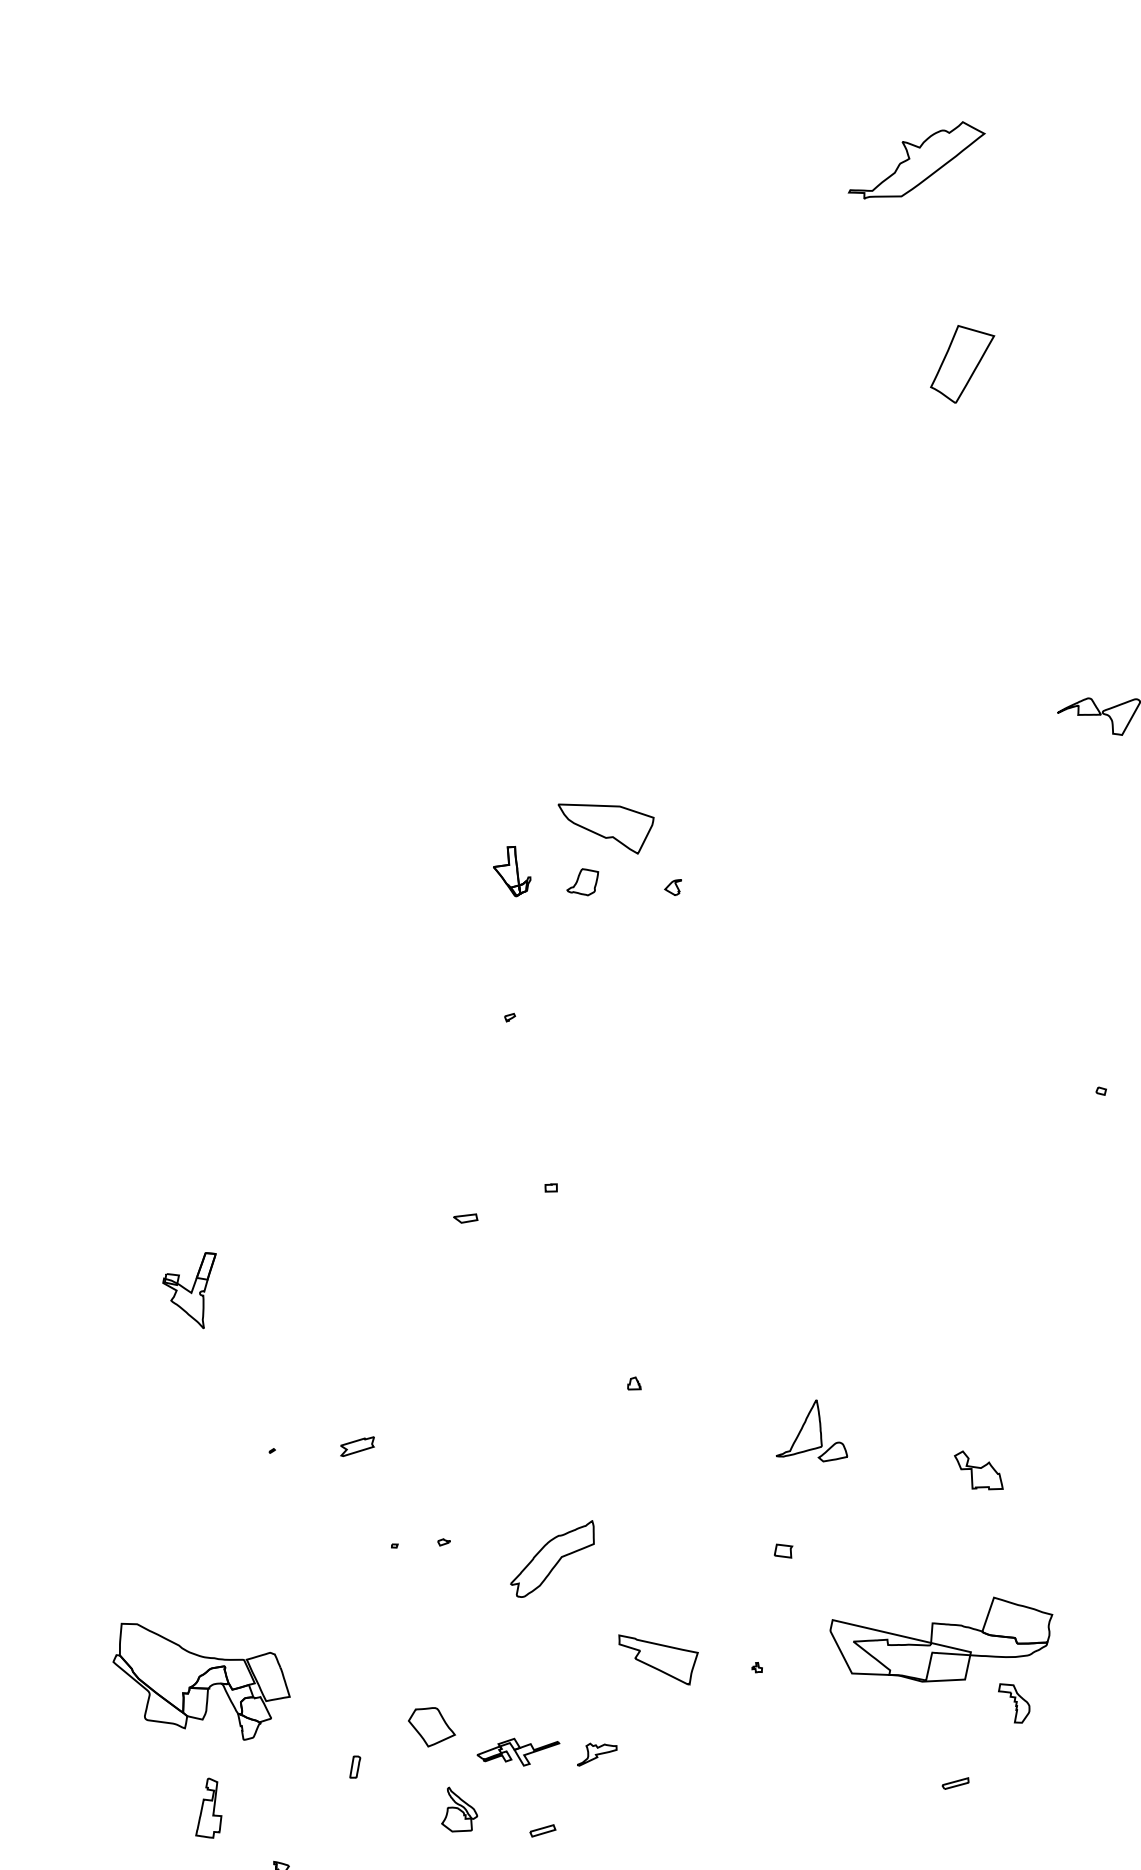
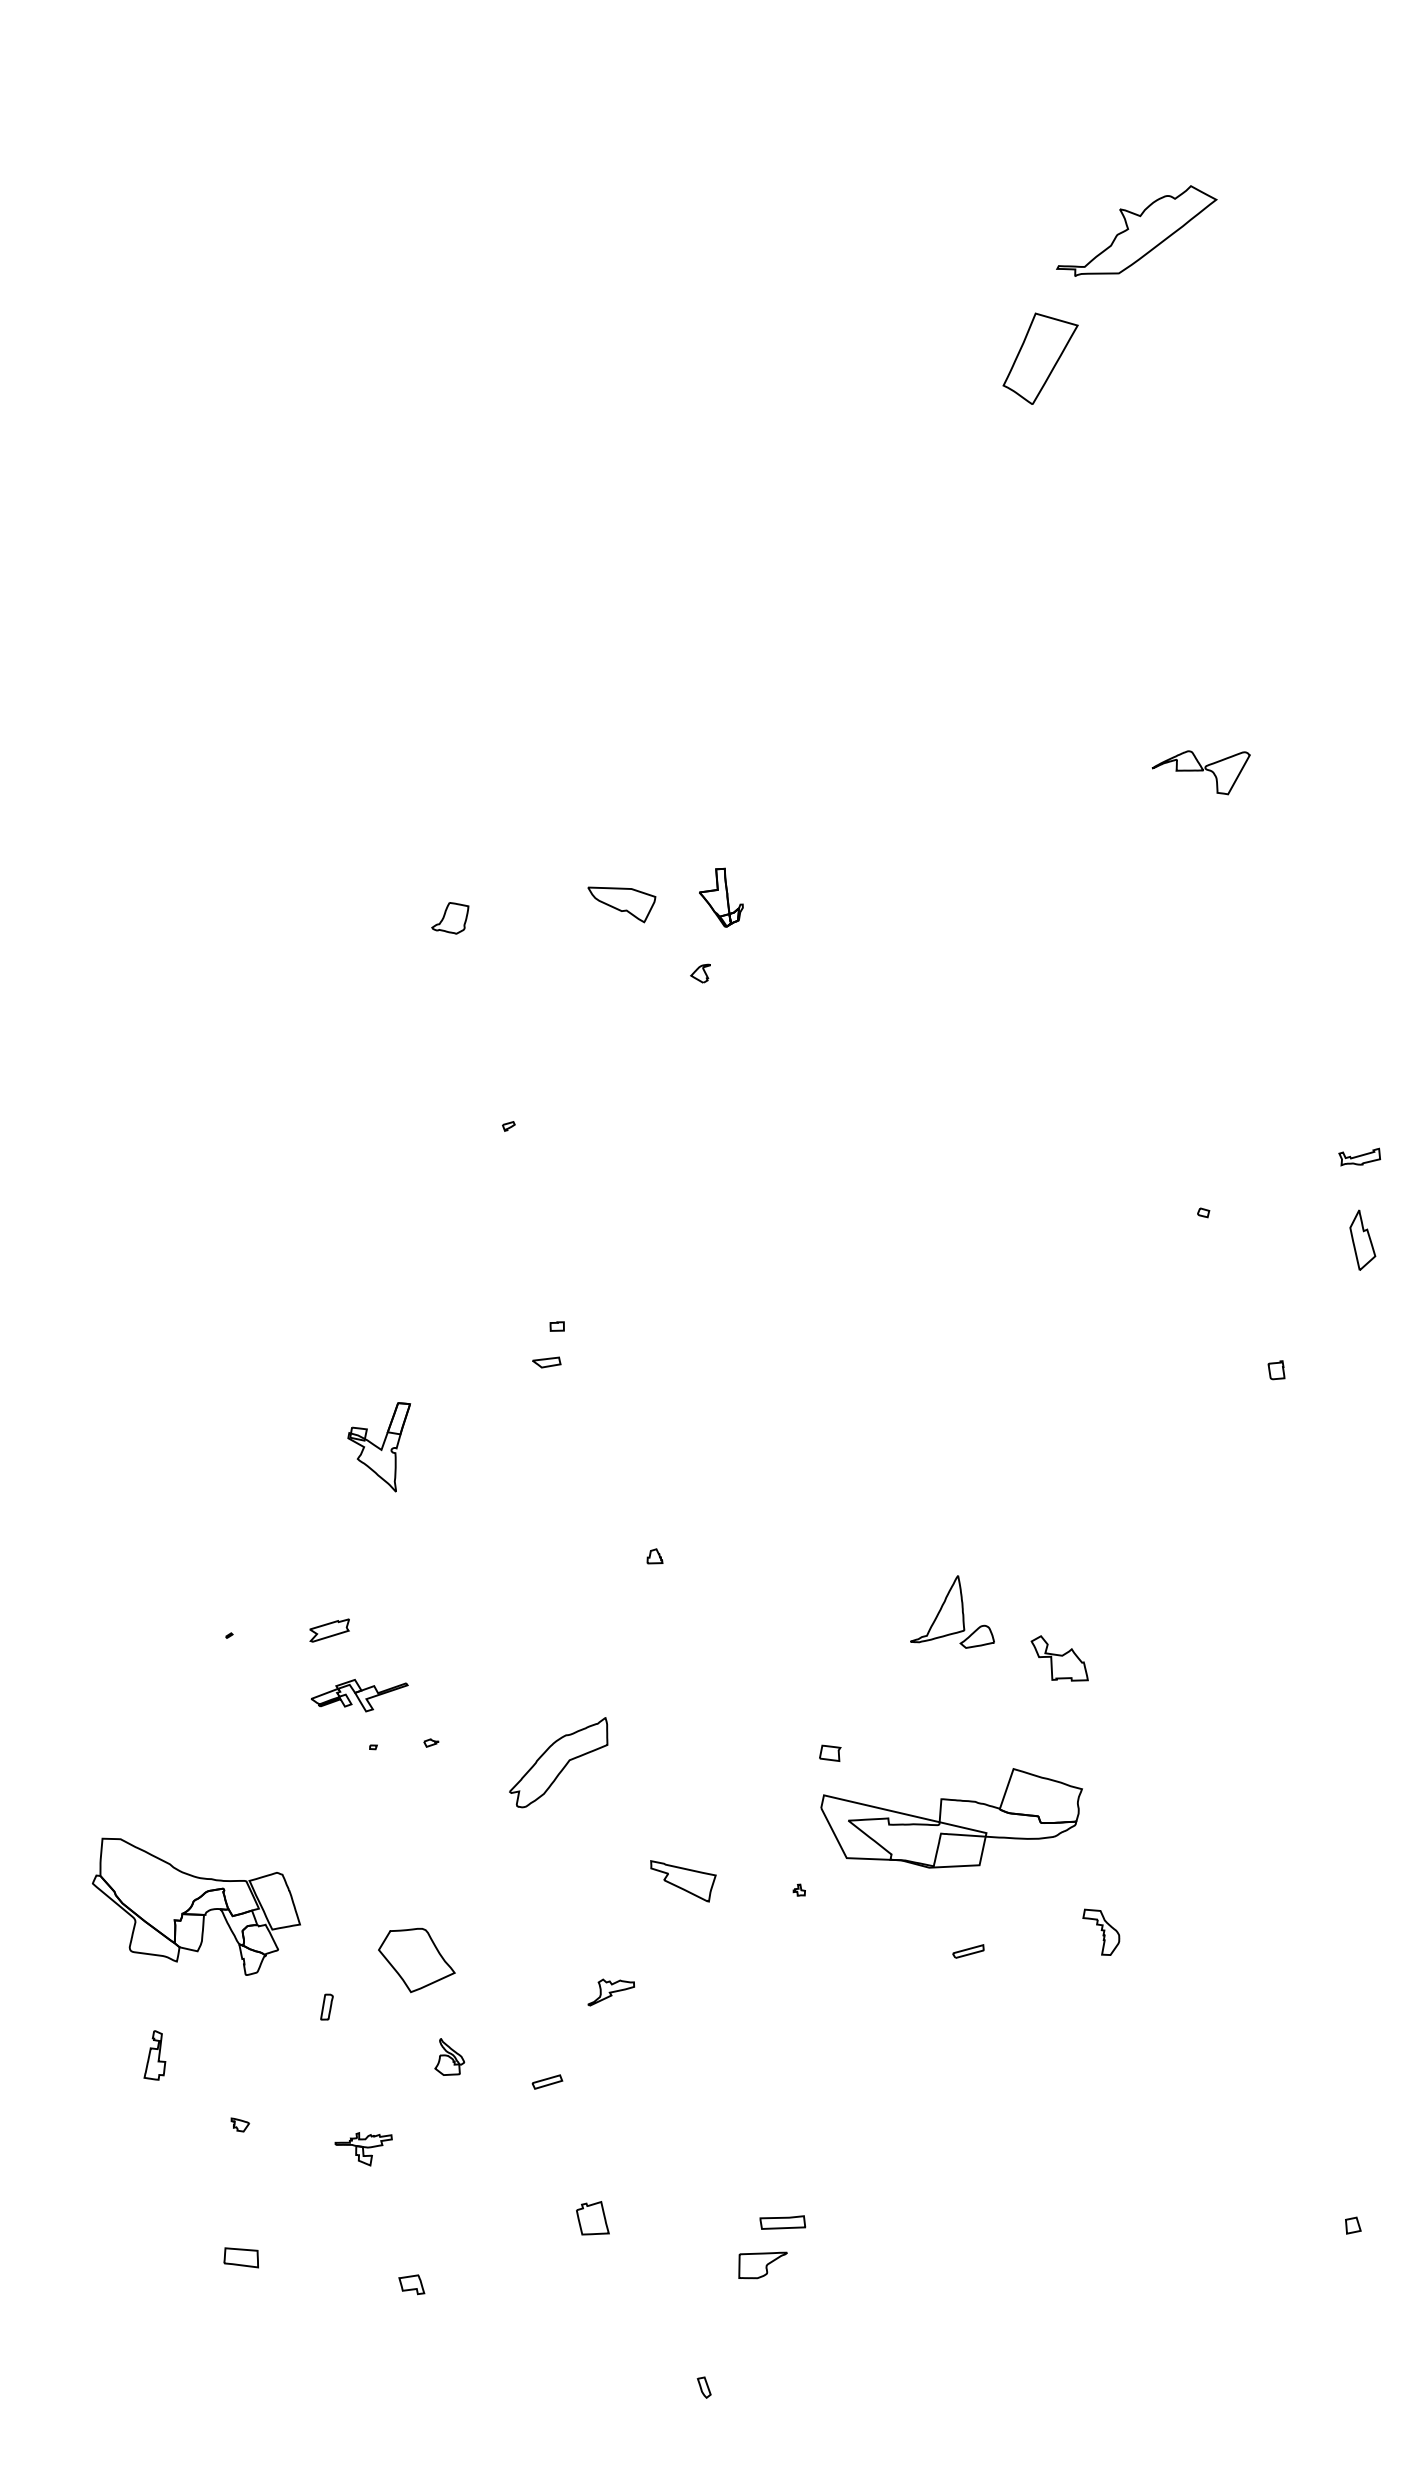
part: (916, 159) -> (1136, 230), moved
part: (605, 828) -> (621, 904), size x0.6
part: (512, 871) -> (721, 897), moved
part: (582, 882) -> (450, 918), moved
part: (465, 1218) -> (546, 1362), moved
part: (189, 1290) -> (379, 1447), moved
part: (811, 1430) -> (952, 1611), moved
part: (941, 1639) -> (951, 1818), moved
part: (658, 1660) -> (683, 1881), size x0.7
part: (201, 1681) -> (196, 1906), moved
part: (432, 1726) -> (417, 1959), size x1.4
part: (518, 1752) -> (359, 1695), moved
part: (955, 1783) -> (968, 1951), moved
part: (208, 1808) -> (154, 2055), size x0.7
part: (459, 1809) -> (449, 2056), size x0.7

